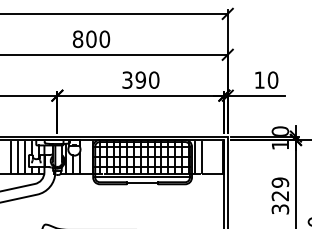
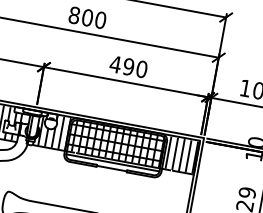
text: (126, 79) -> (114, 63), 390 -> 490
line: (86, 157) -> (61, 133), added
line: (209, 157) -> (182, 155), added
line: (215, 157) -> (188, 156), added

